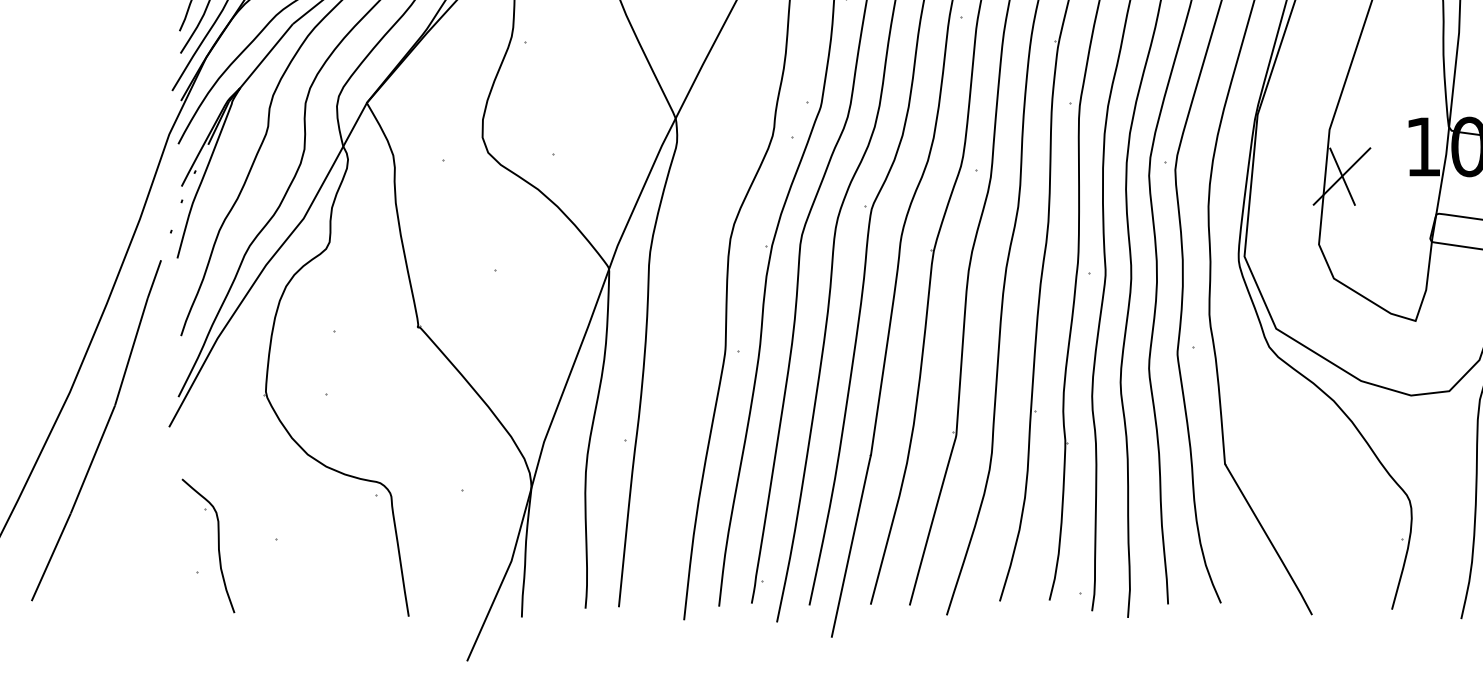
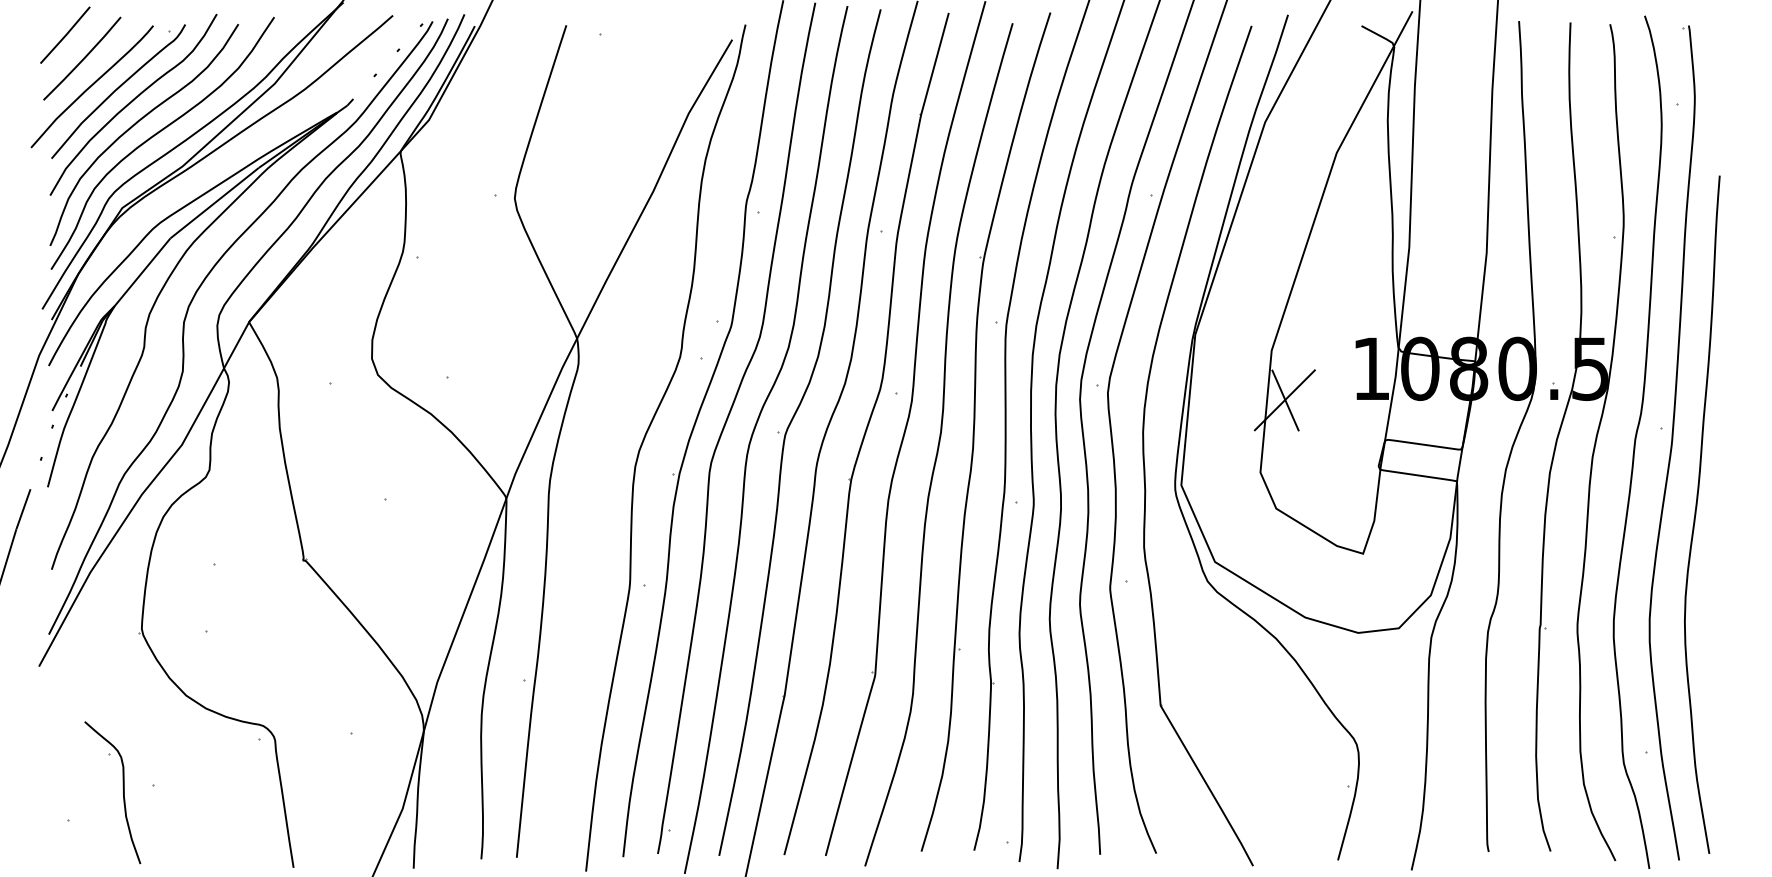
part: (217, 541) -> (122, 788), moved

